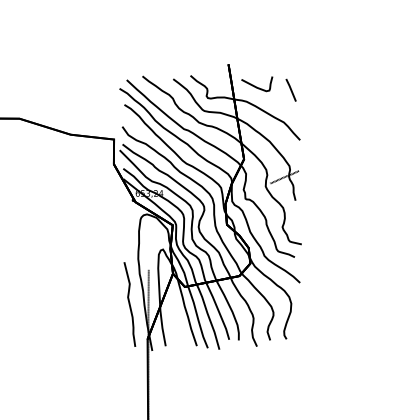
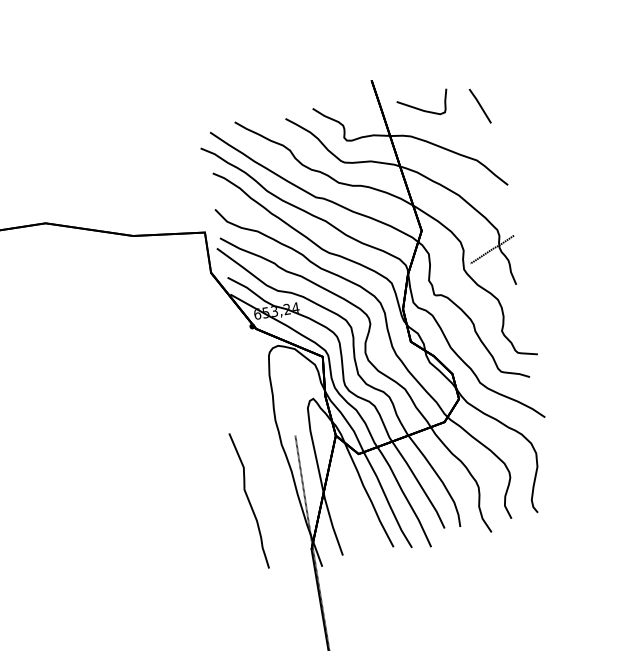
curve: (129, 304) -> (248, 500), moved

